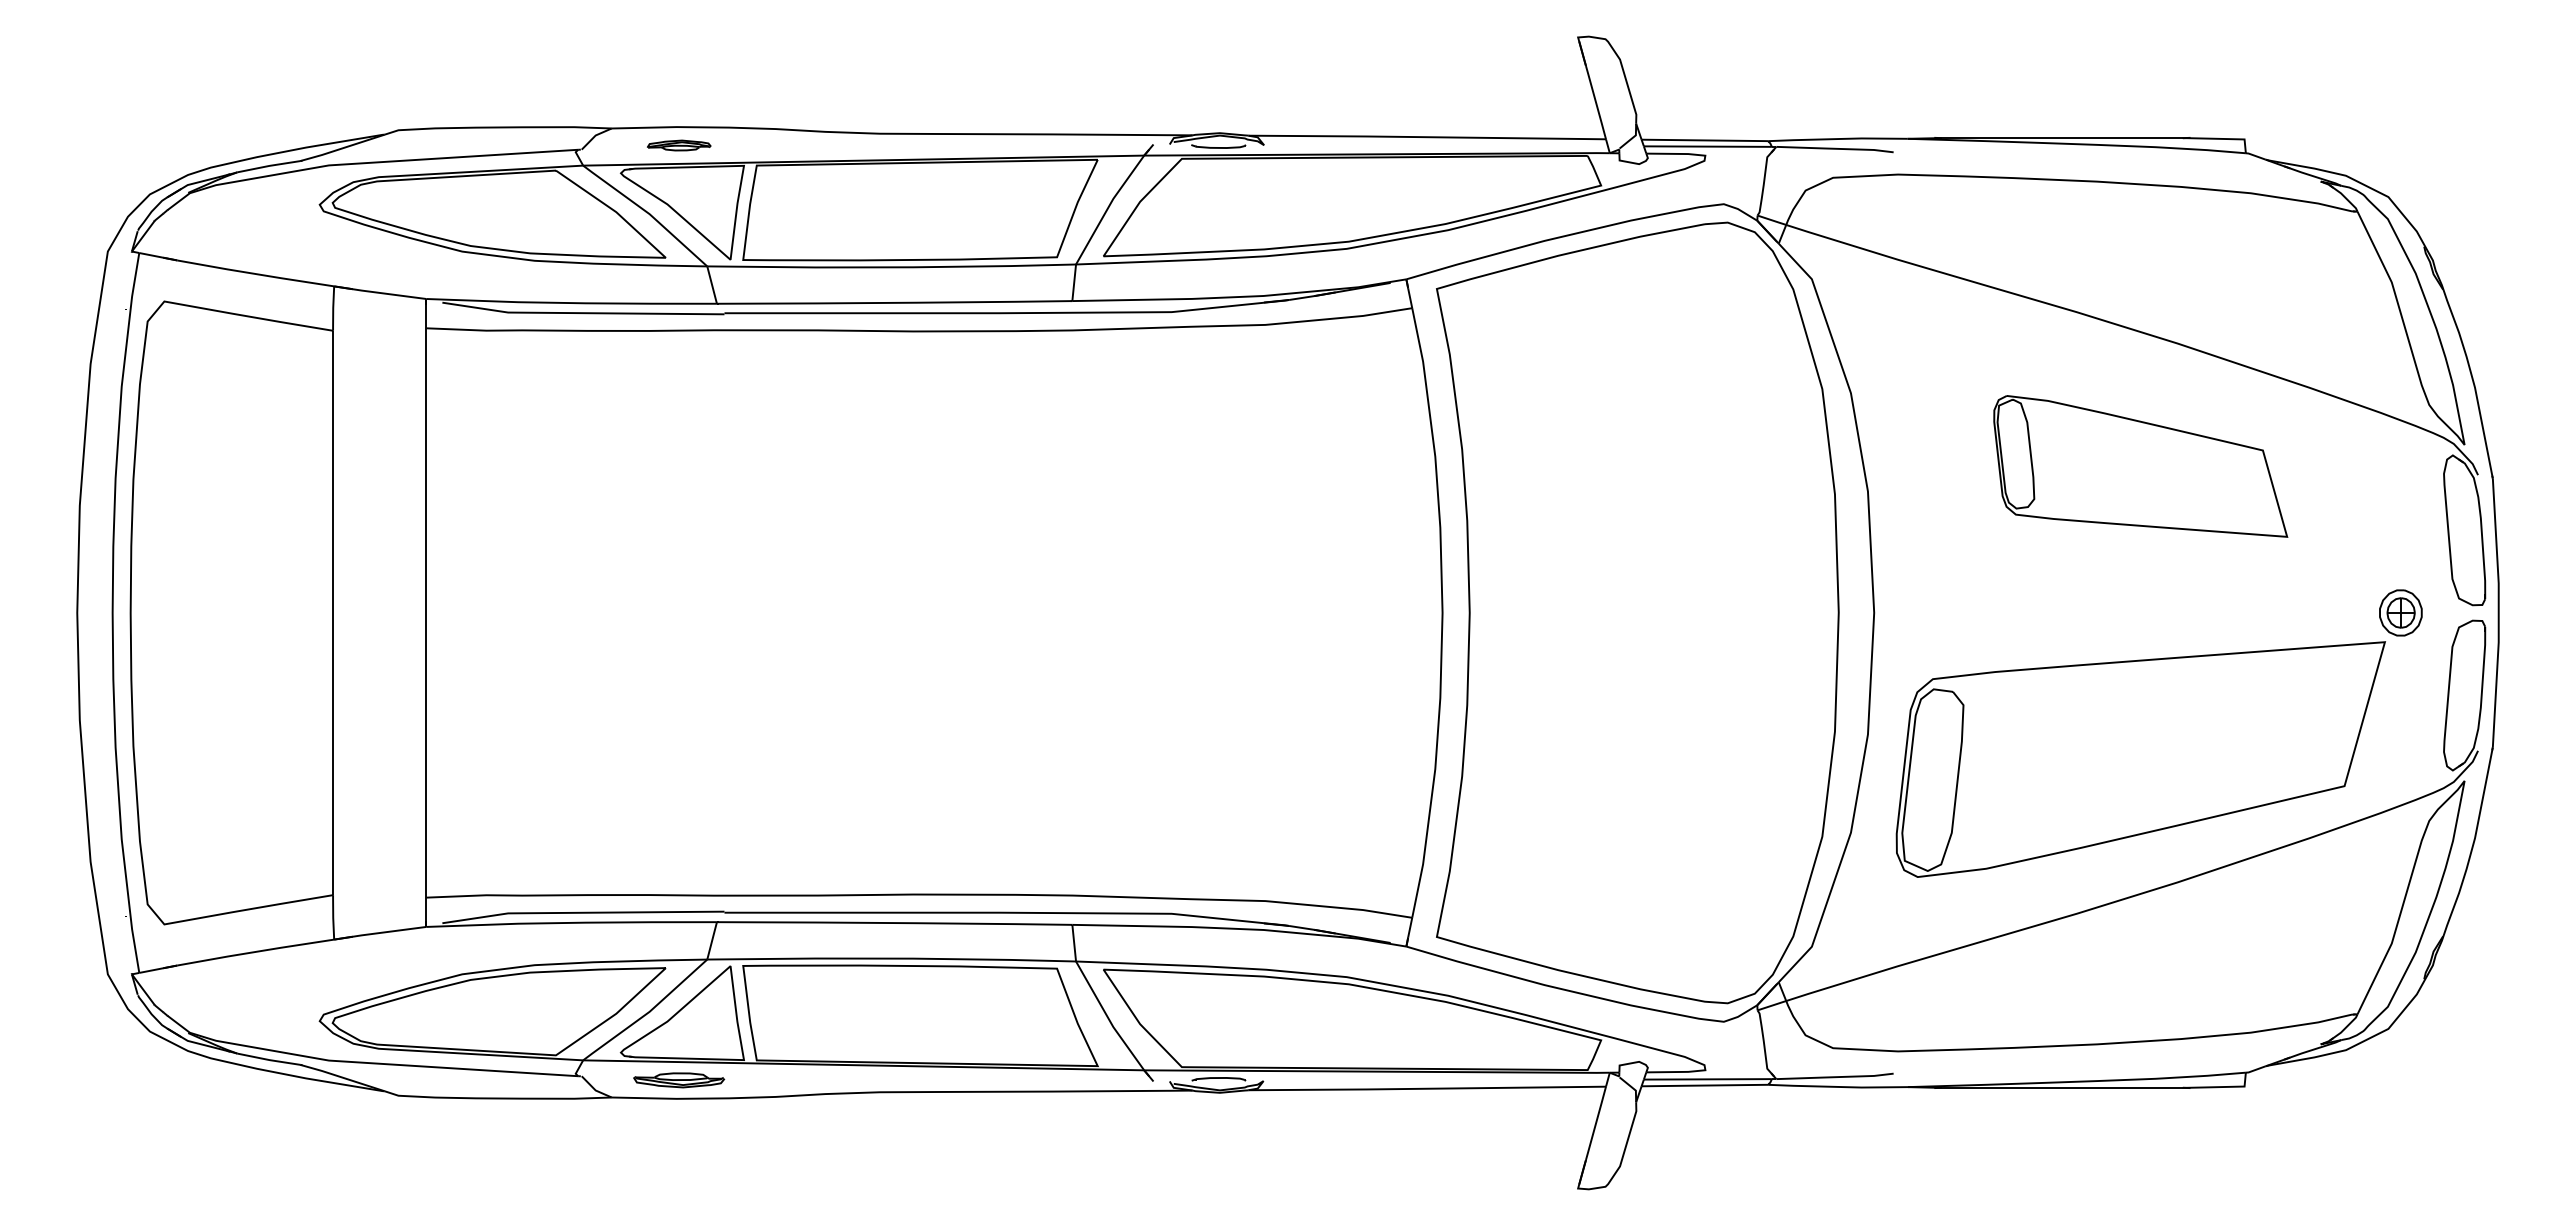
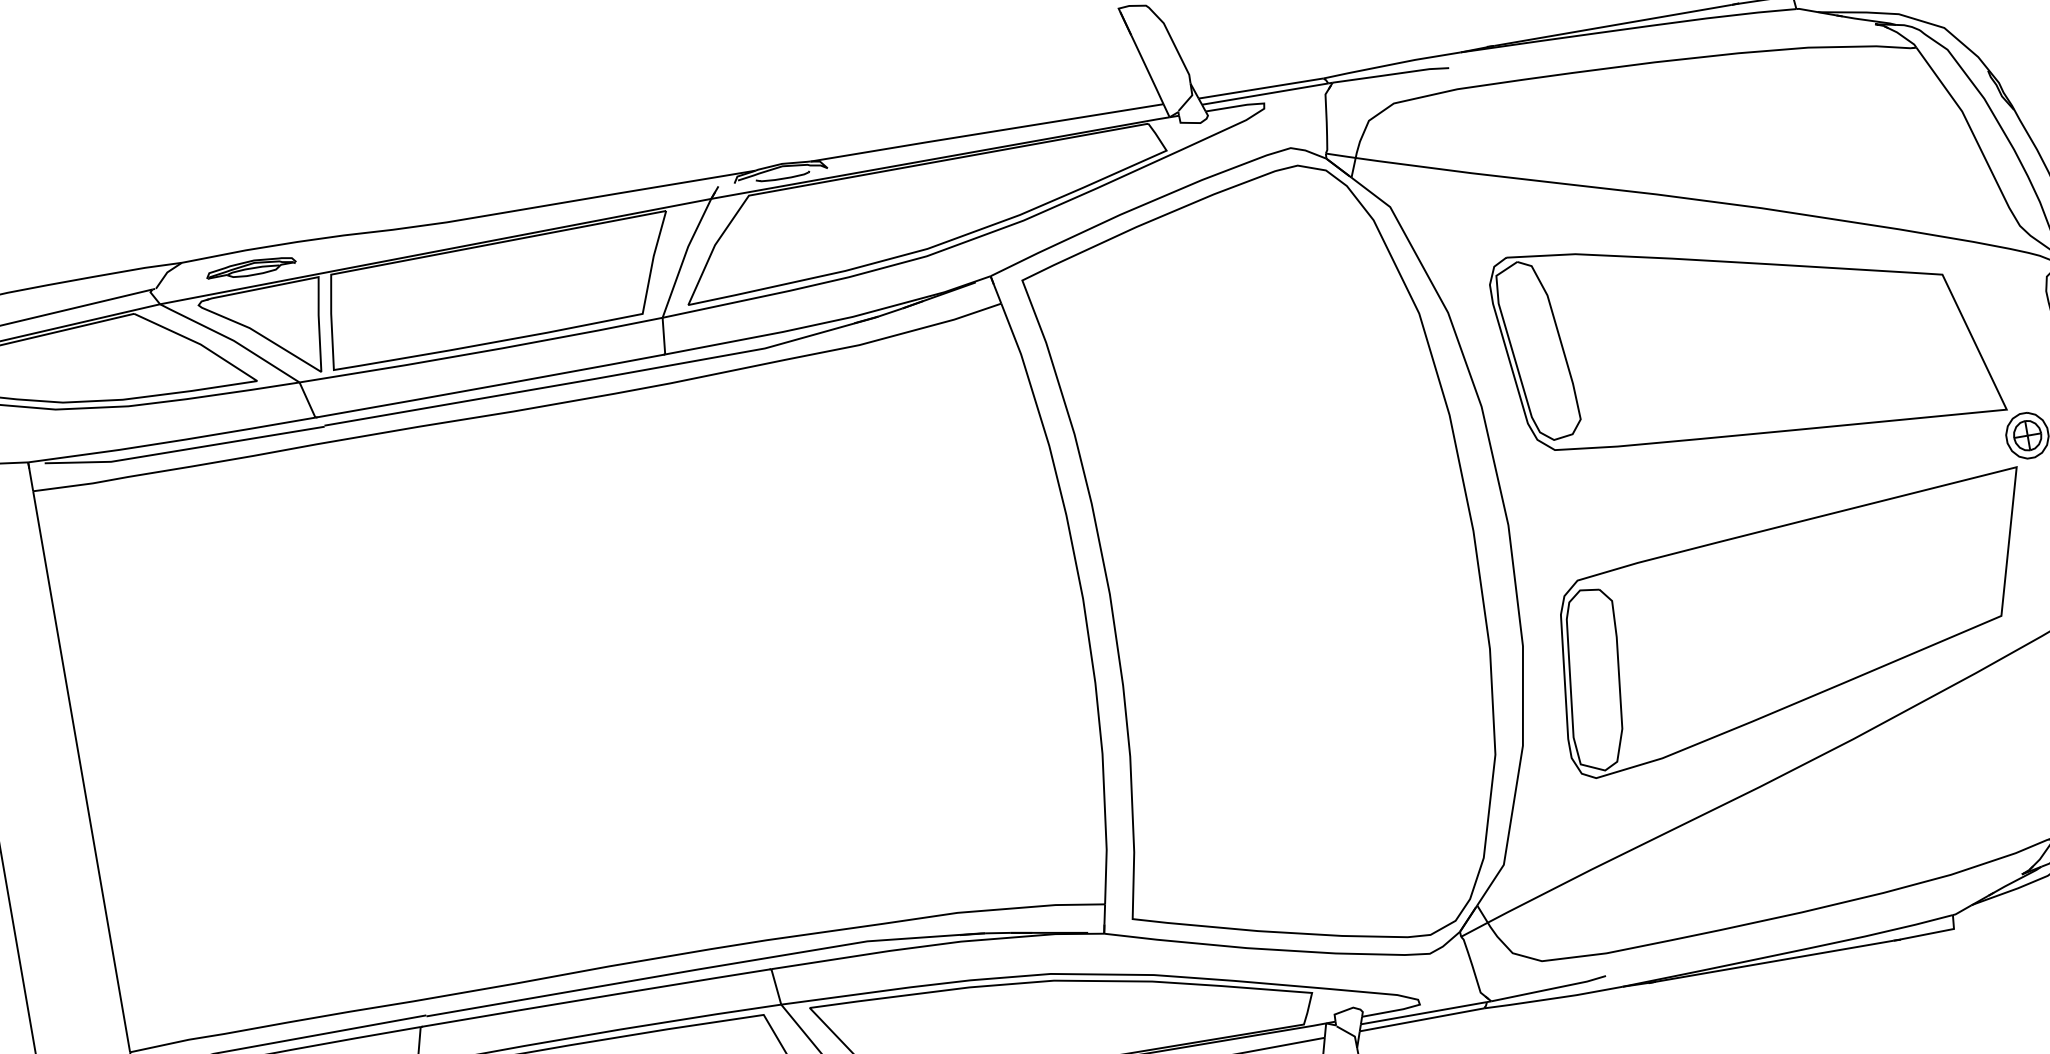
part: (679, 145) -> (251, 268), size x1.43
part: (2140, 466) -> (1745, 335), size x1.67

